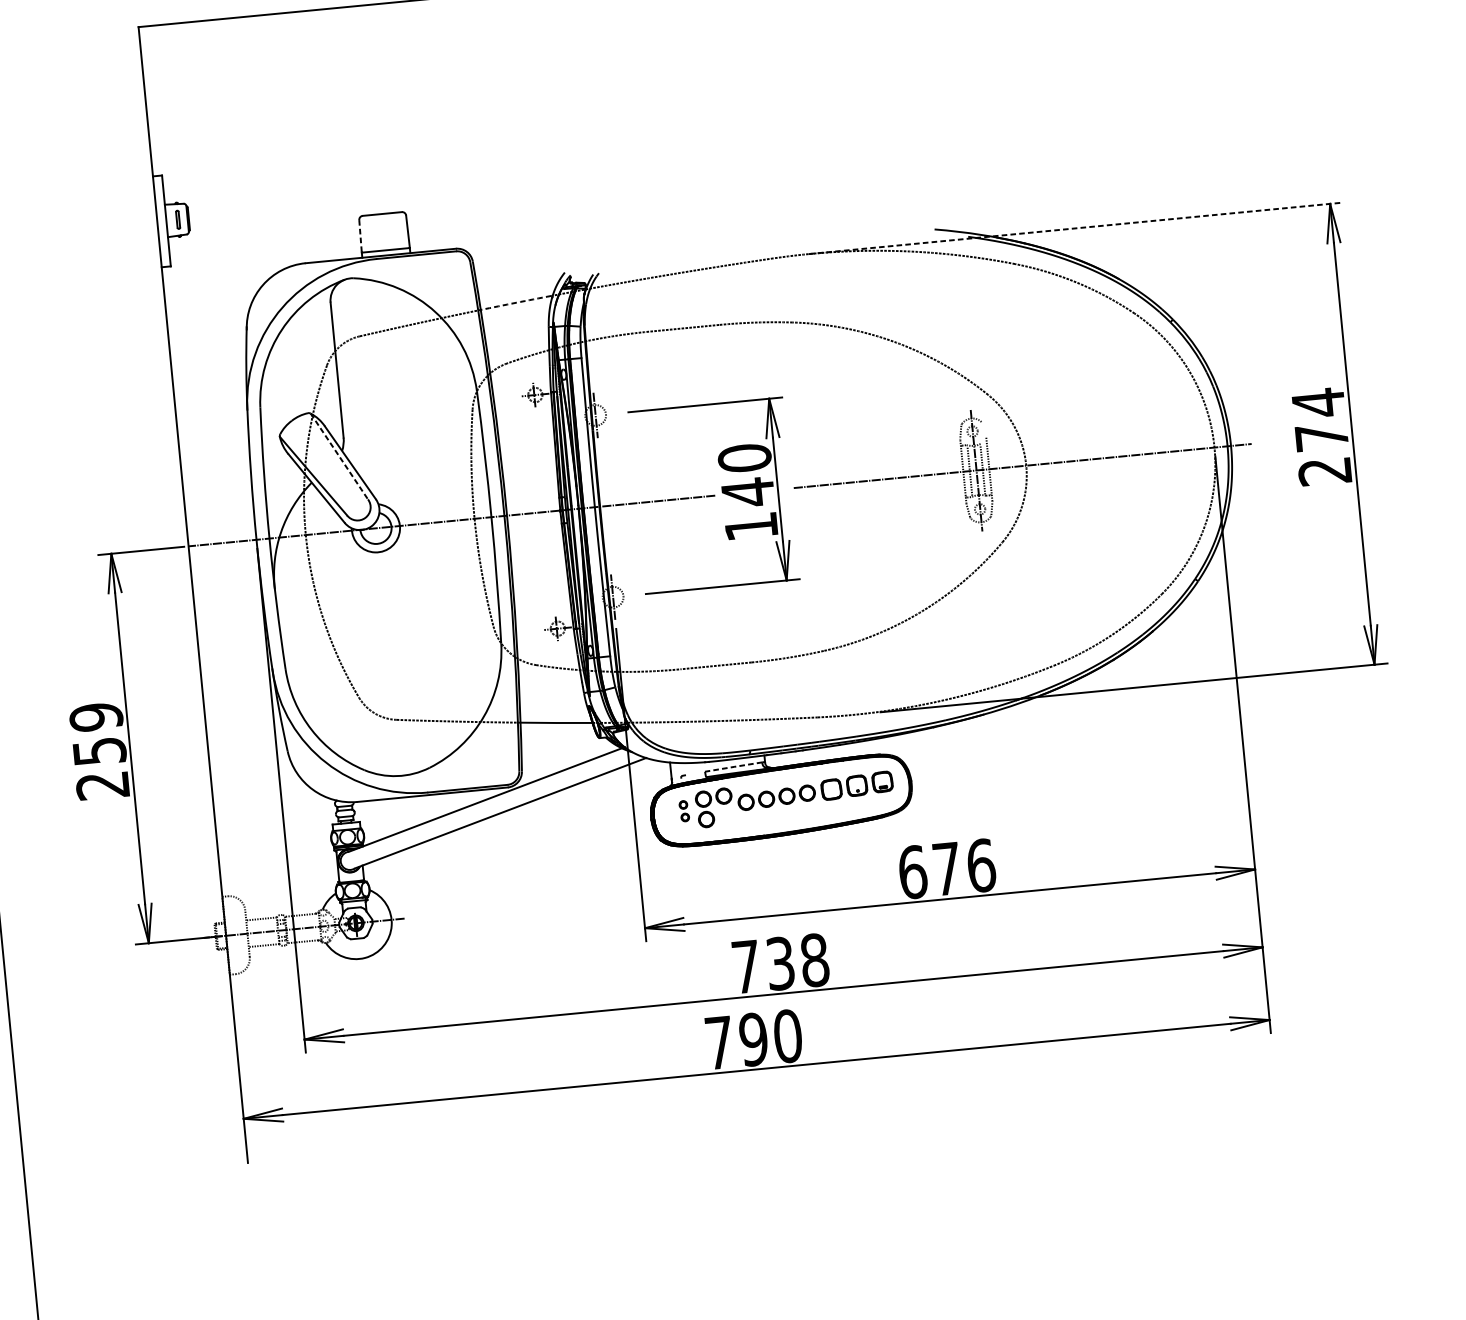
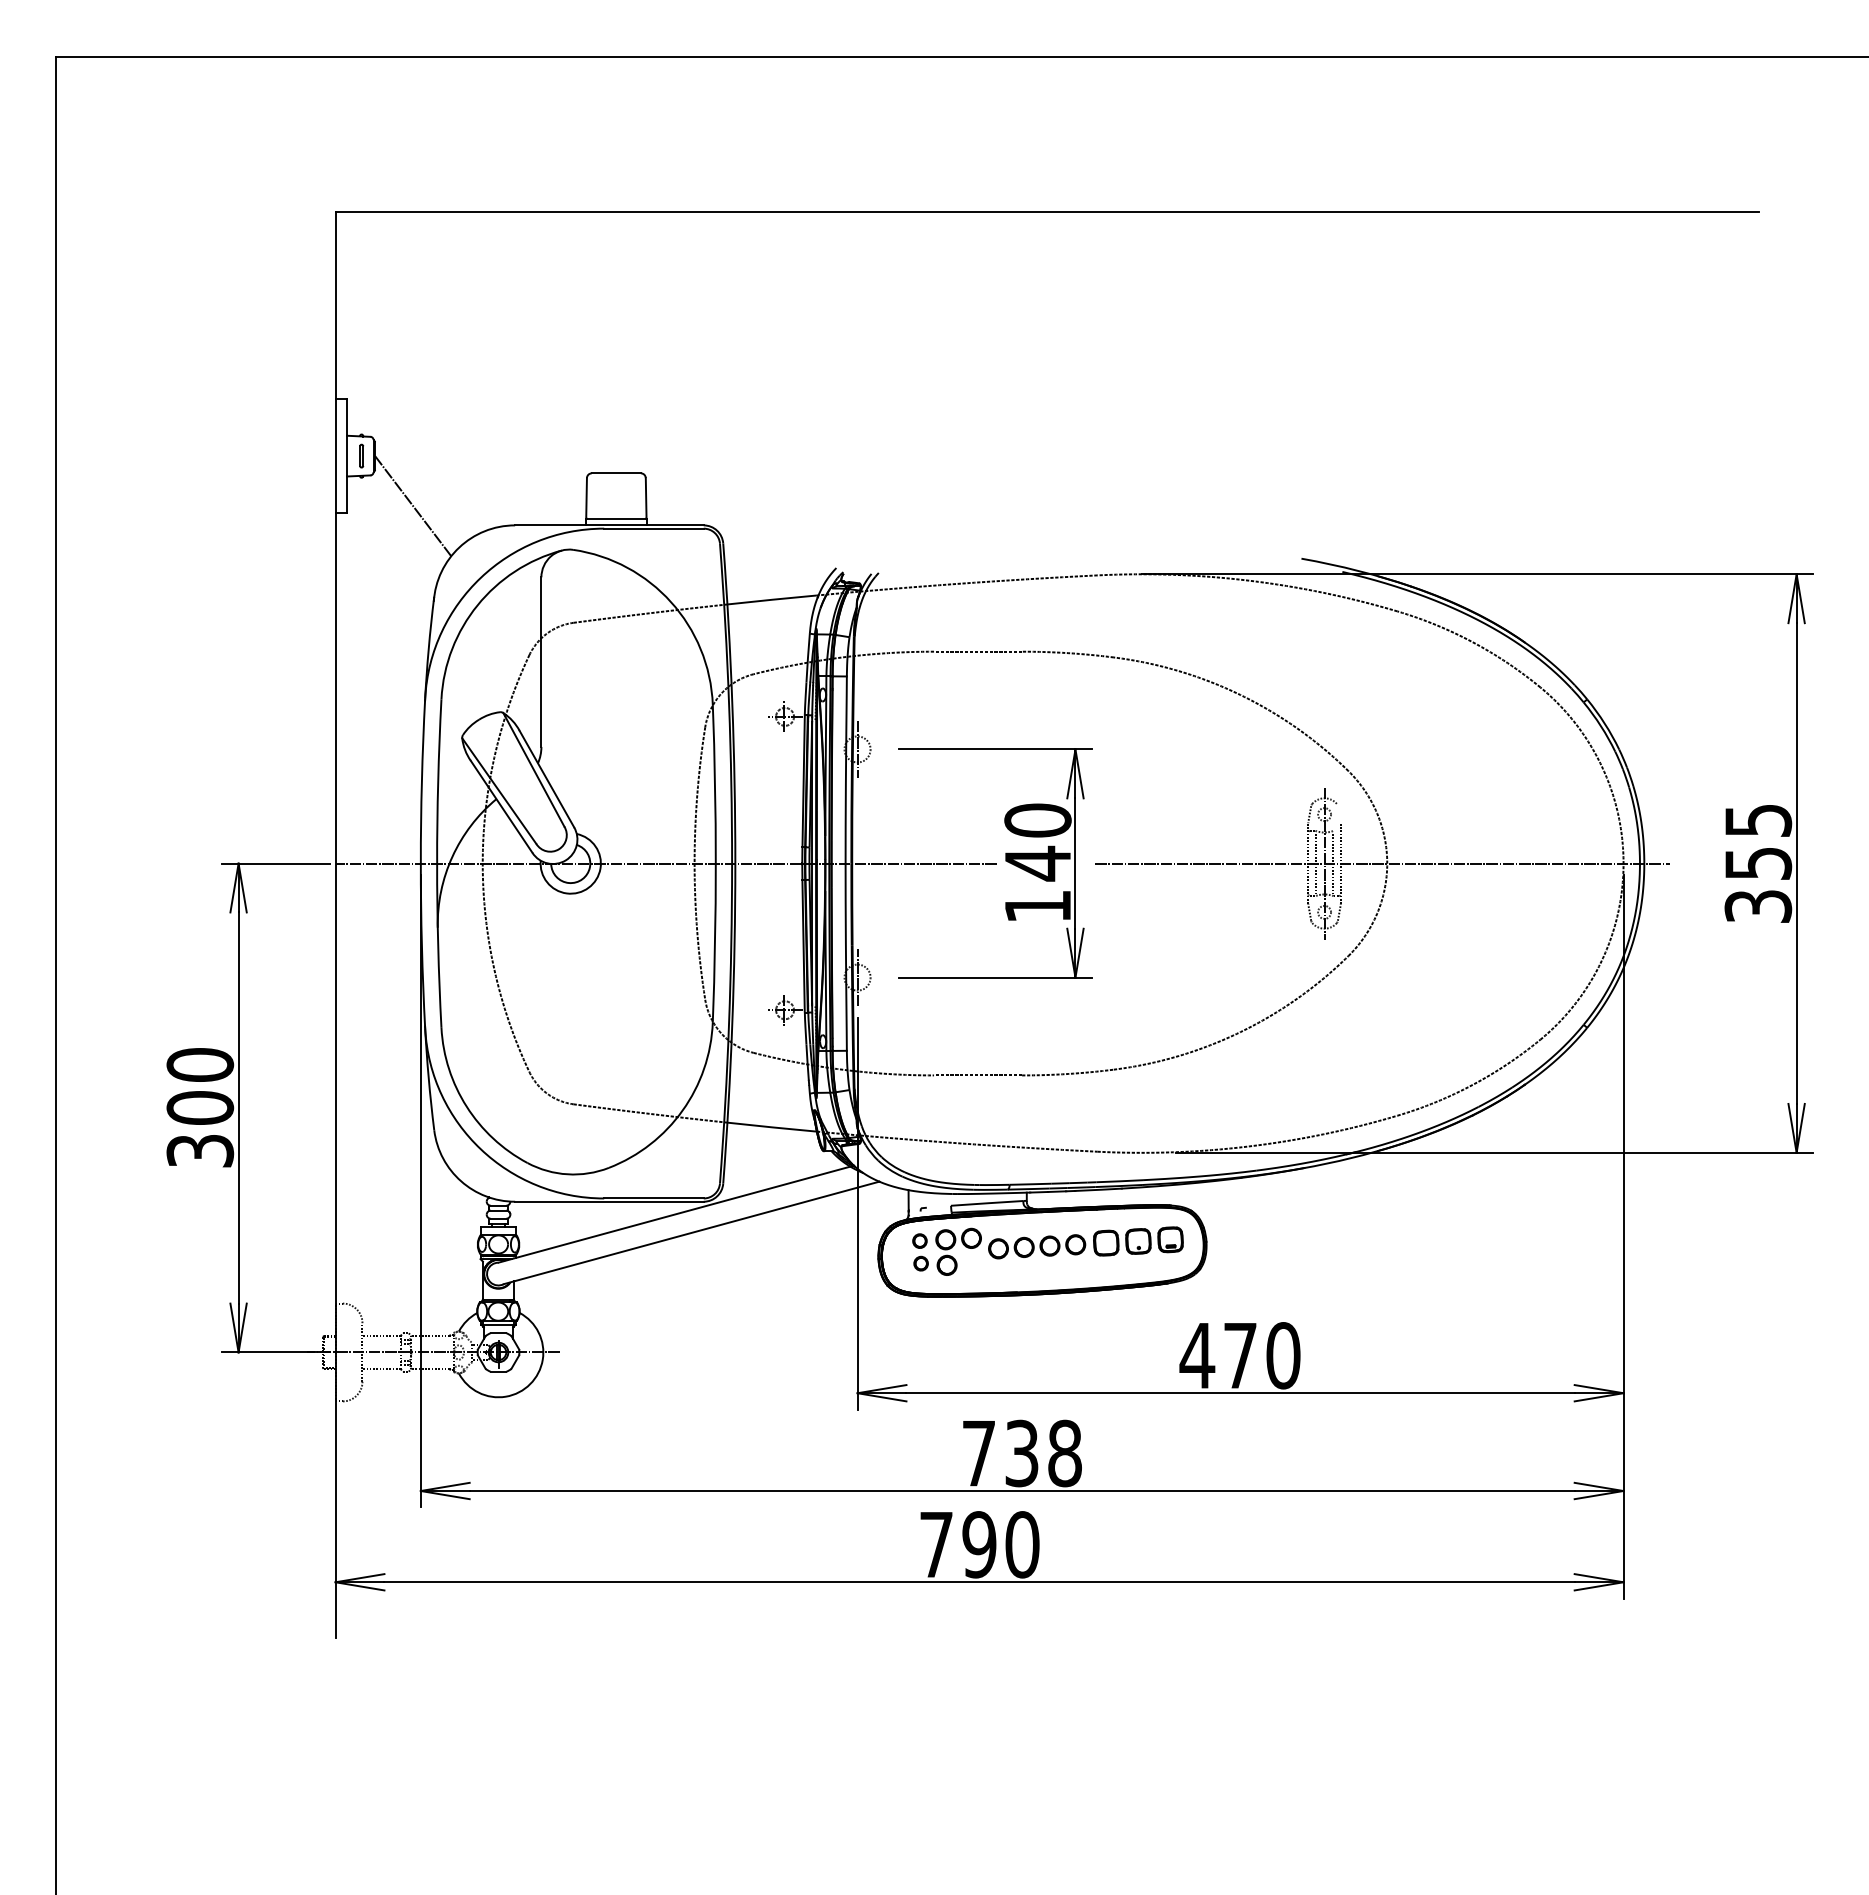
line: (1076, 228) -> (1478, 574), dashed -> solid
line: (360, 236) -> (586, 498), dashed -> solid
line: (223, 255) -> (413, 506), added
arc: (516, 302) -> (772, 599), dashed -> solid
text: (1321, 436) -> (1758, 862), 274 -> 355
line: (339, 456) -> (533, 769), dashed -> solid
text: (99, 751) -> (200, 1107), 259 -> 300
line: (733, 767) -> (986, 1203), dashed -> solid
part: (684, 811) -> (920, 1252), size x1.43
text: (946, 868) -> (1239, 1355), 676 -> 470

